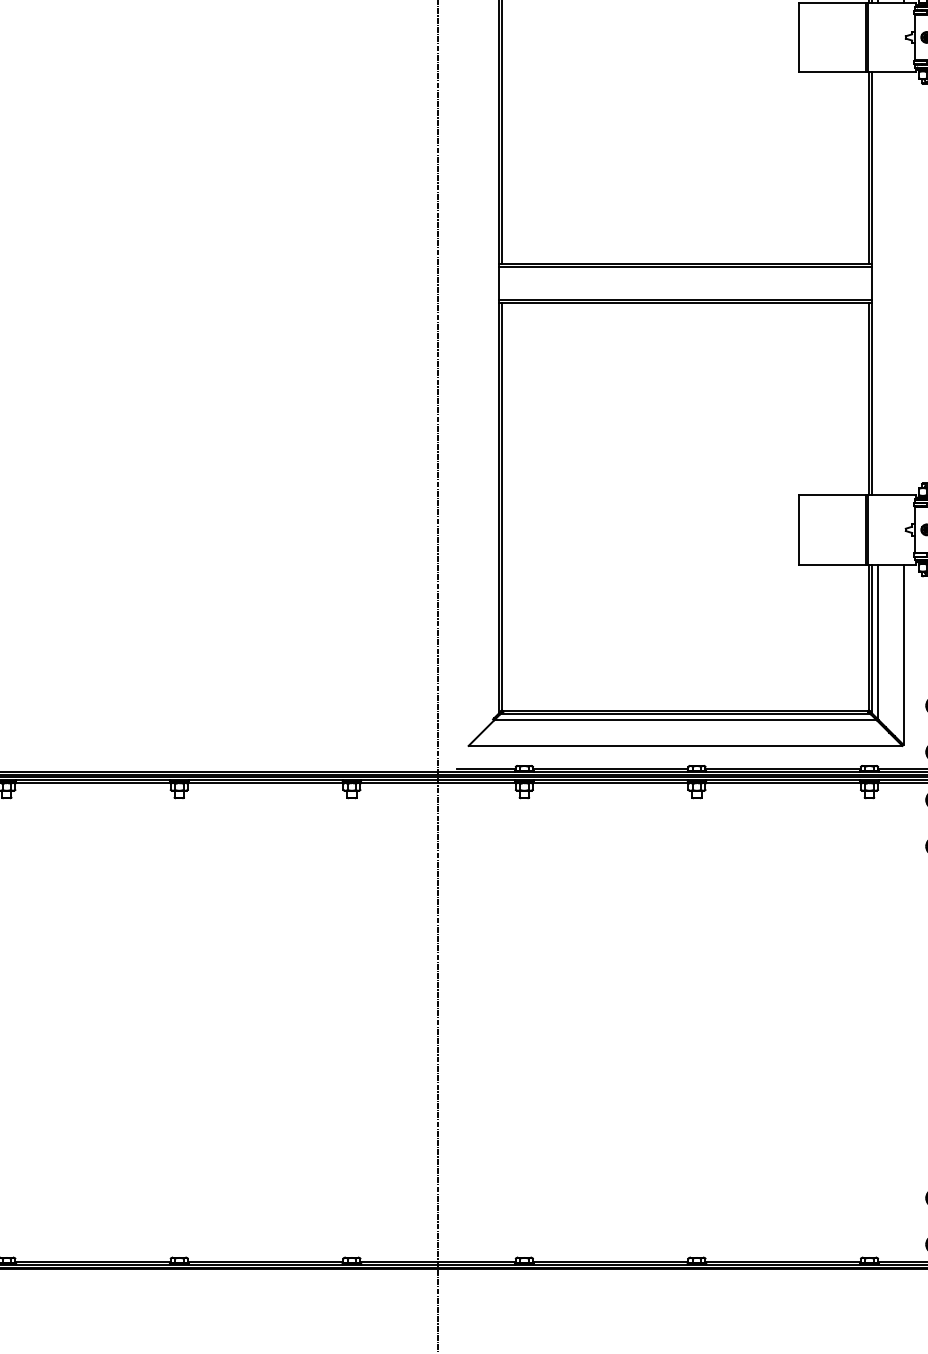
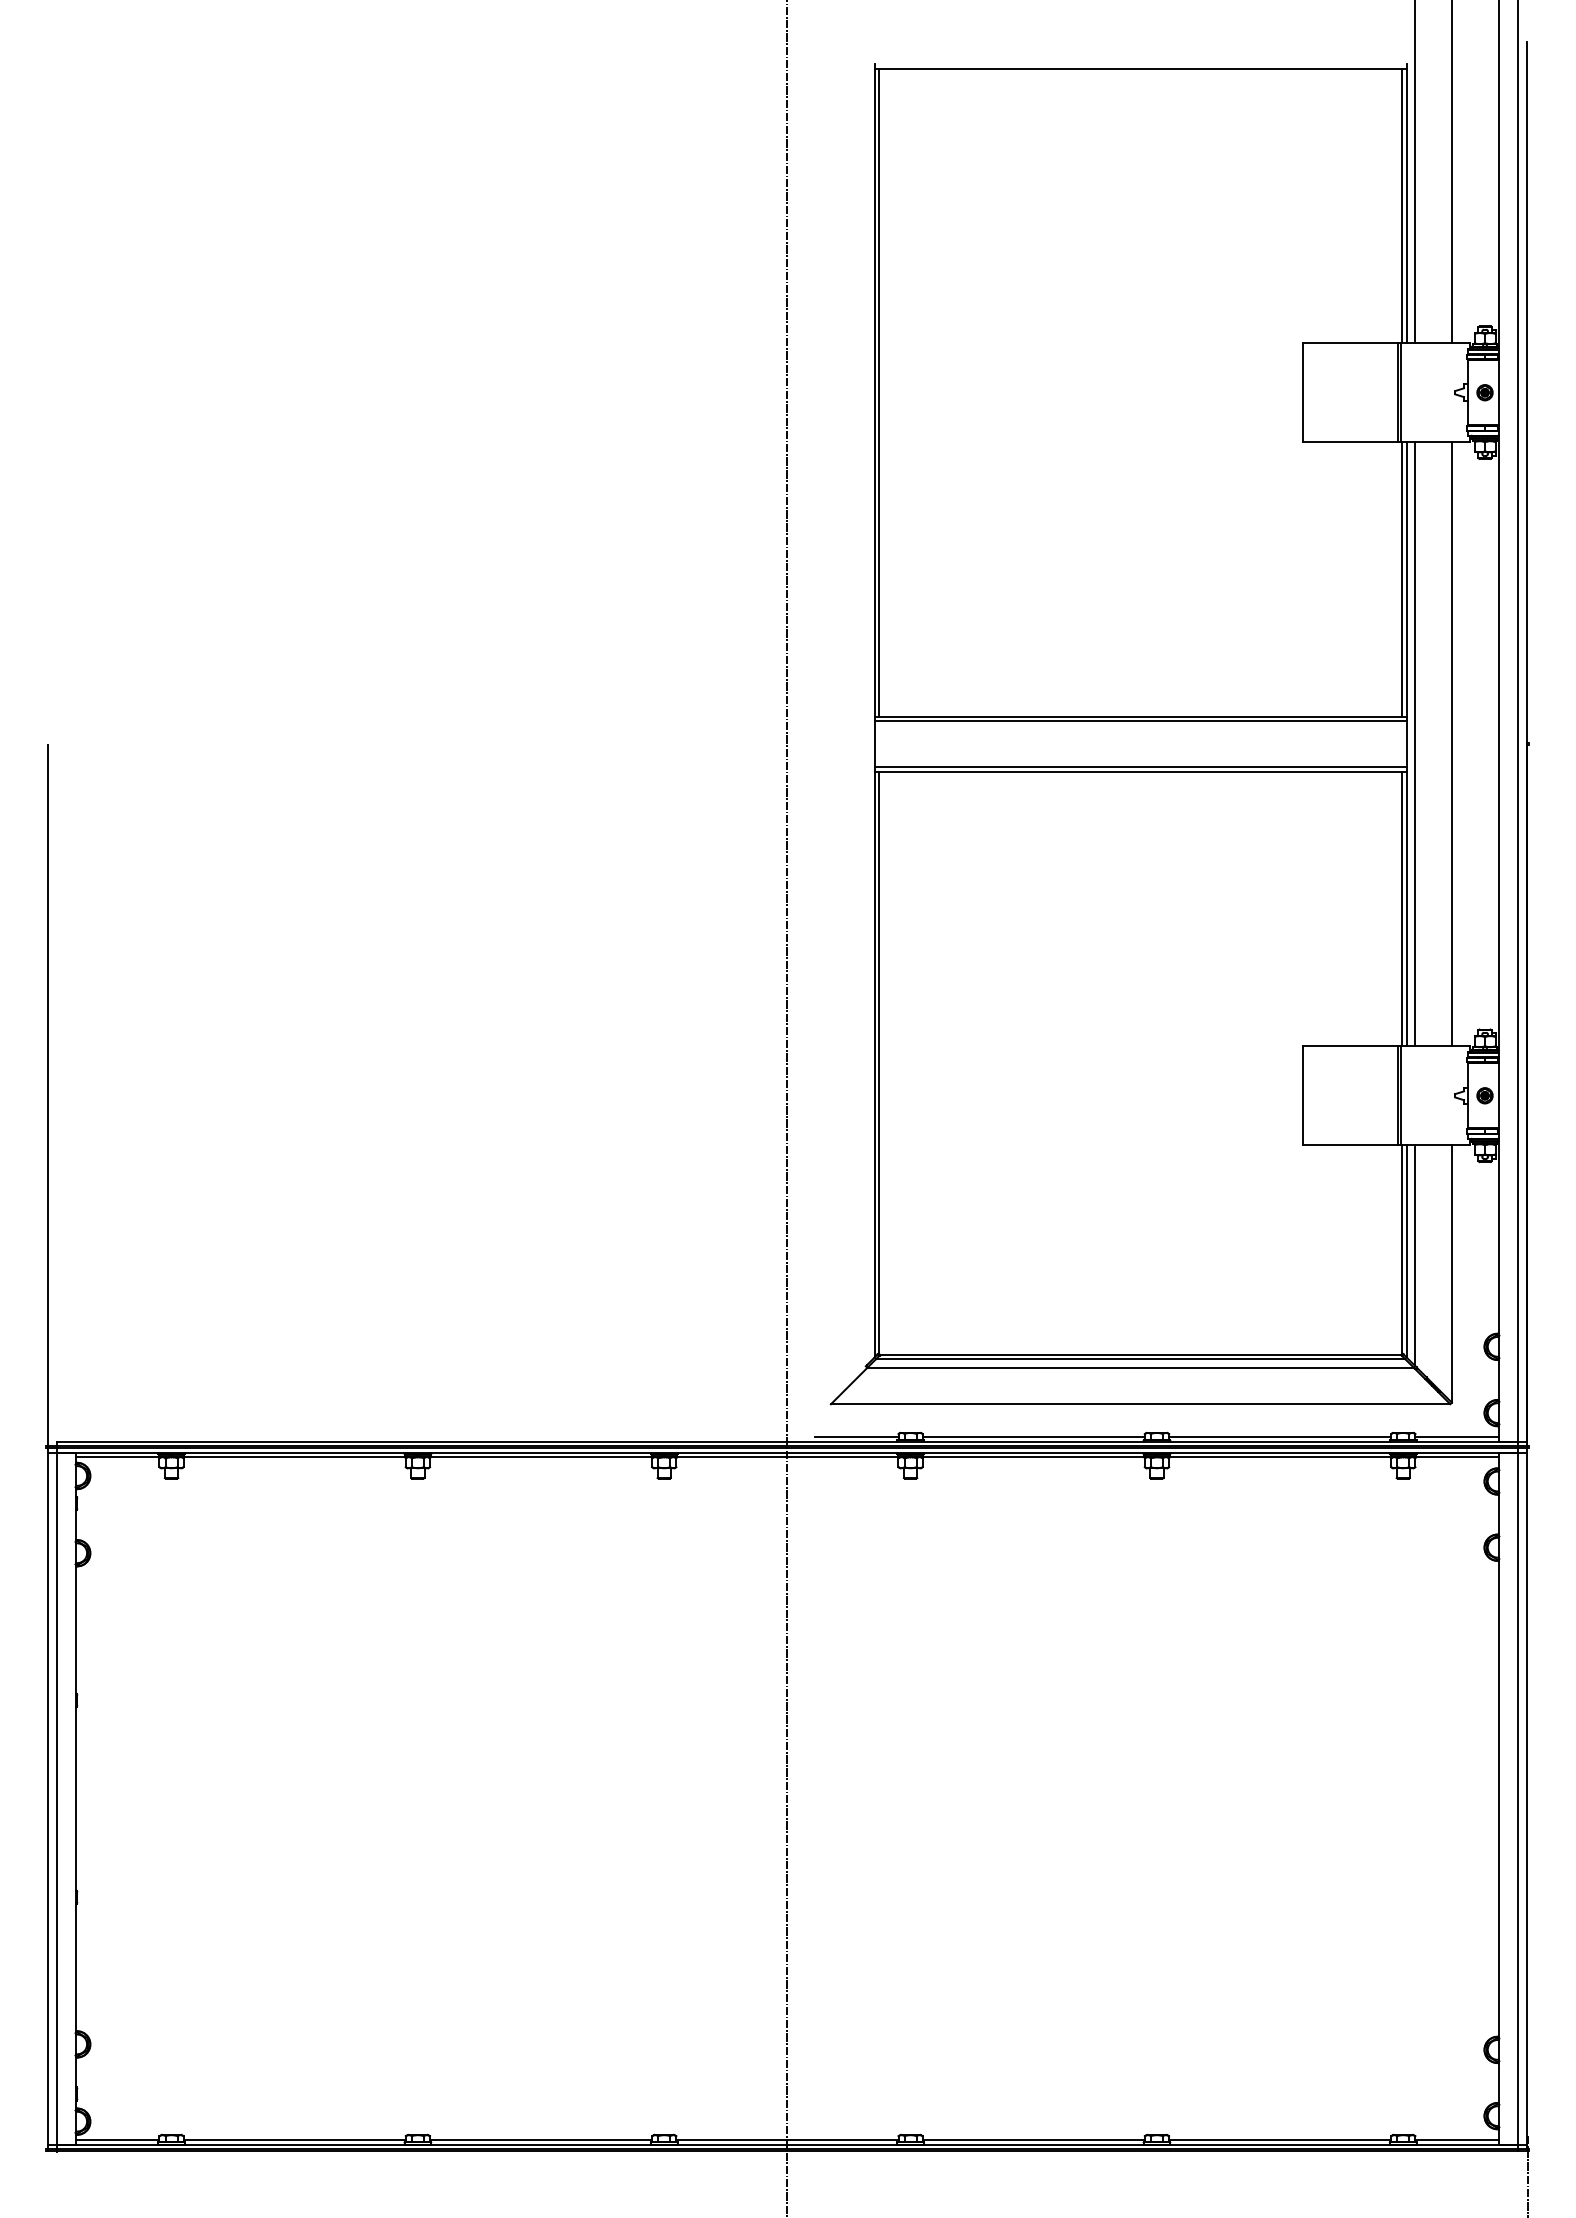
line: (878, 283) -> (1415, 744), added
line: (903, 283) -> (1451, 744), added

